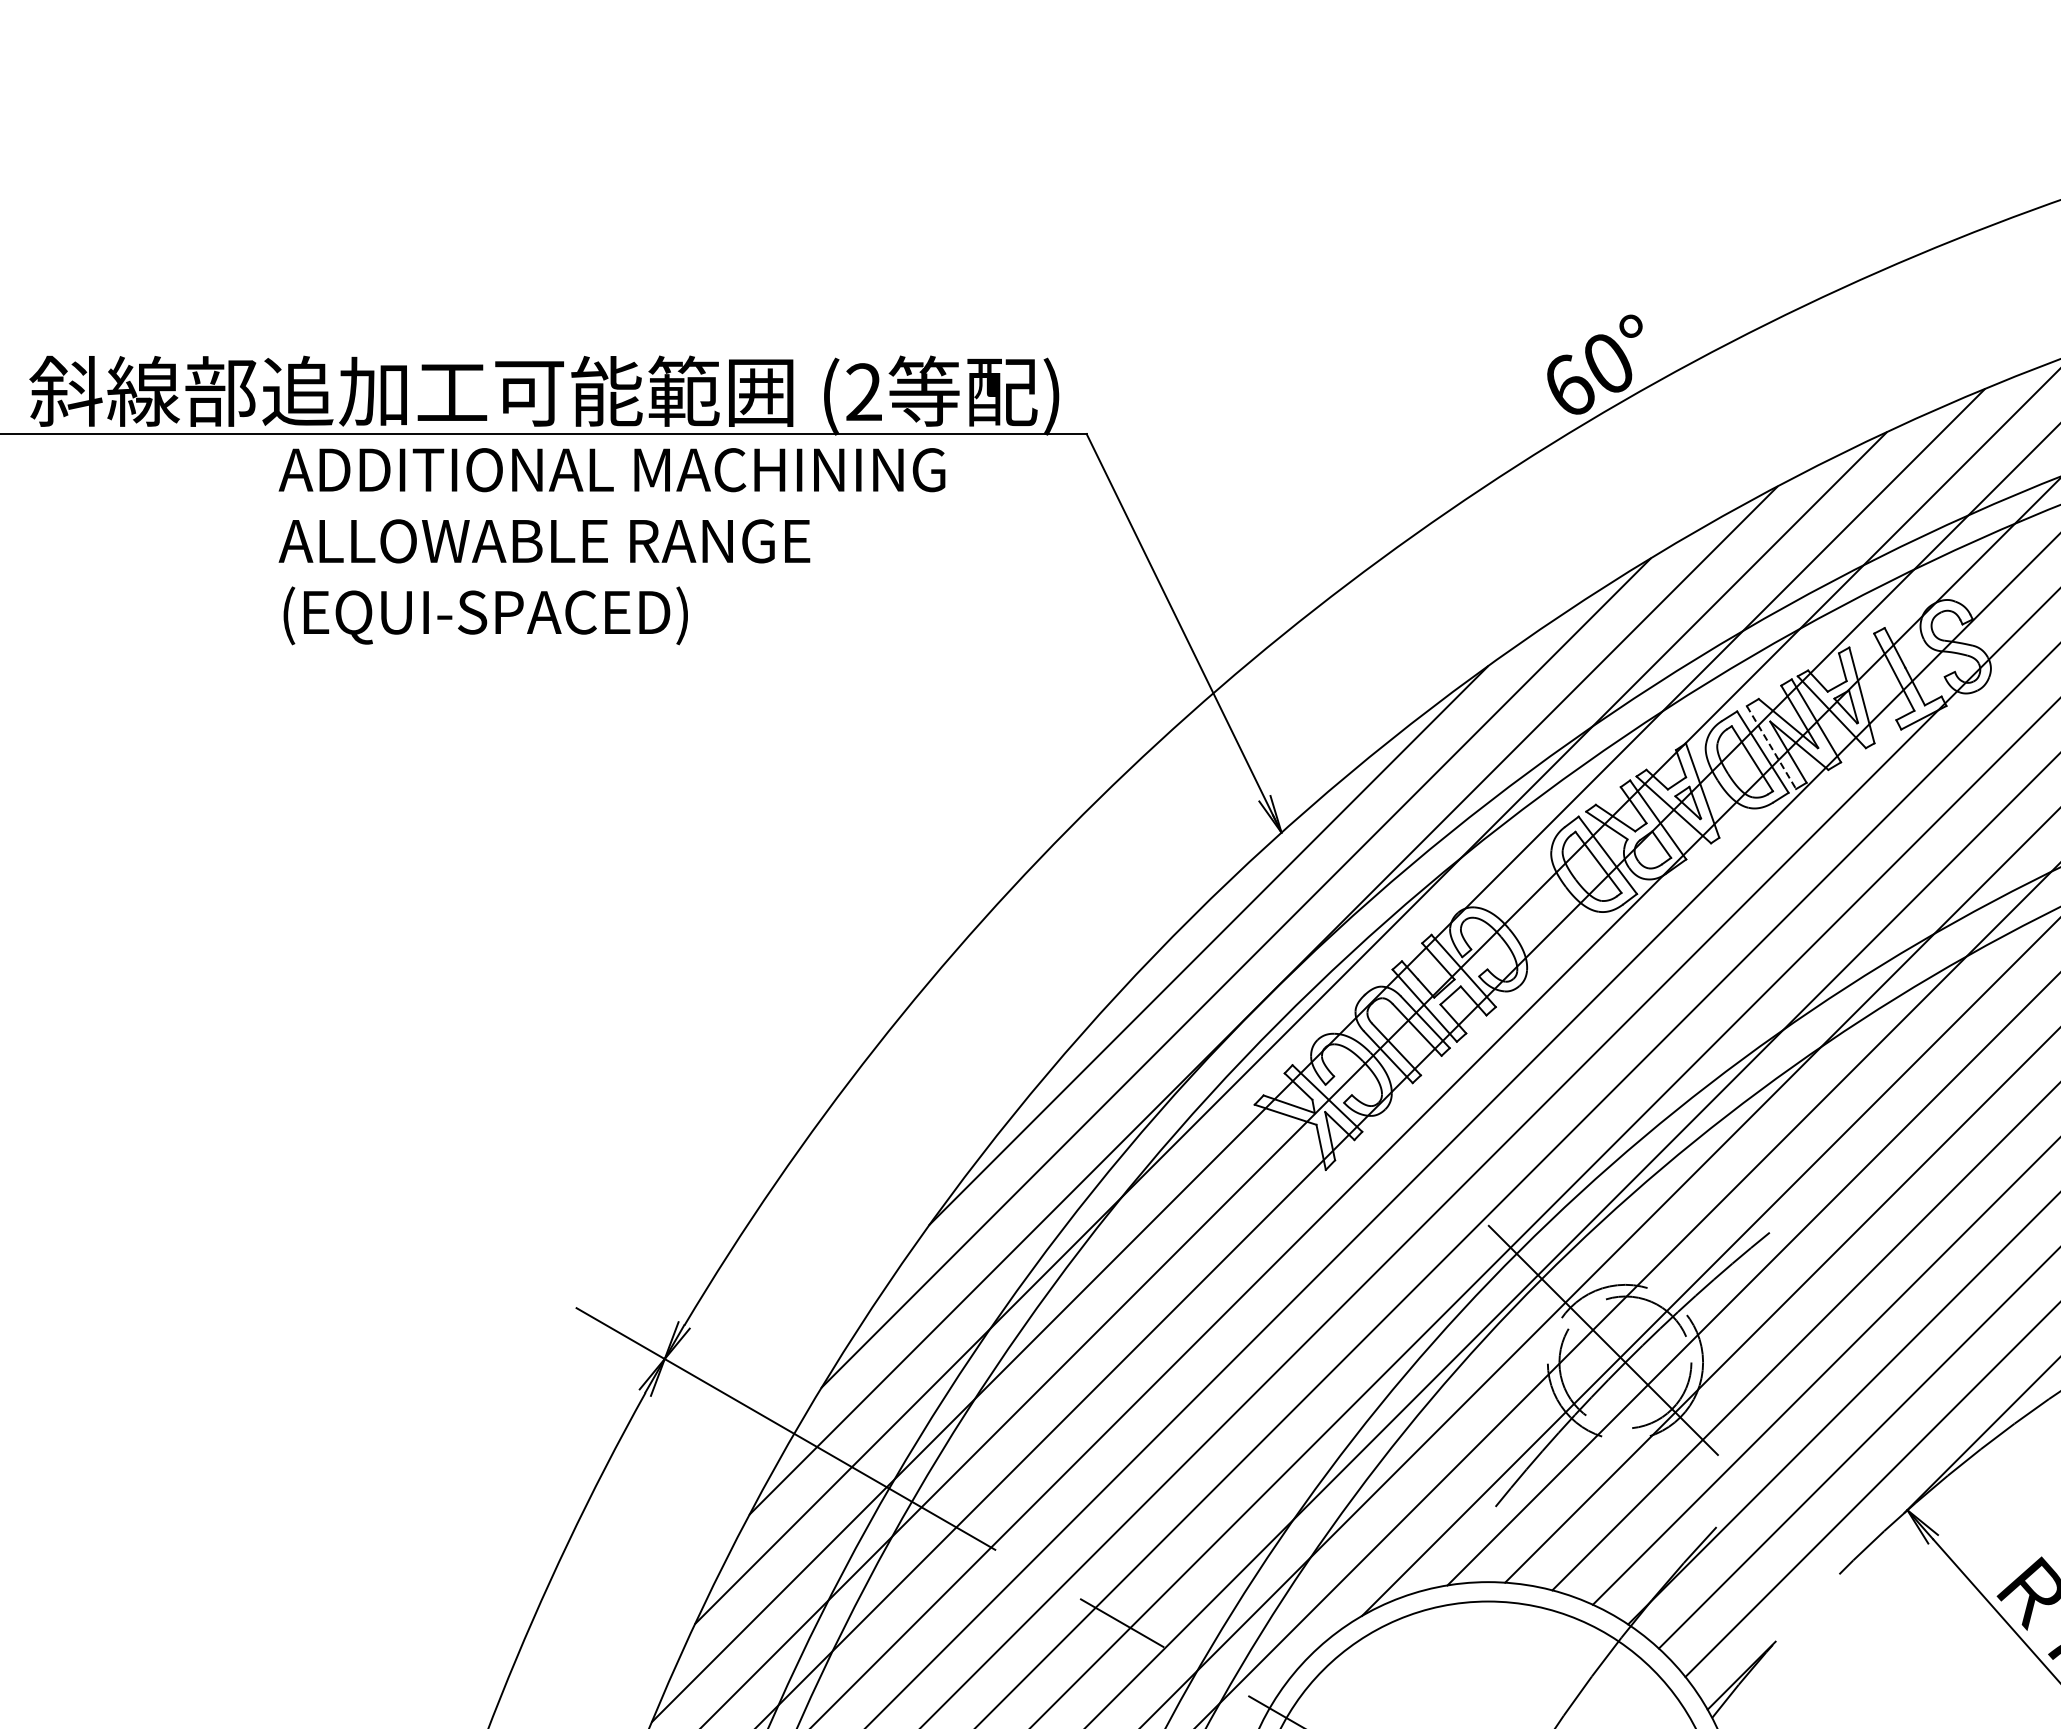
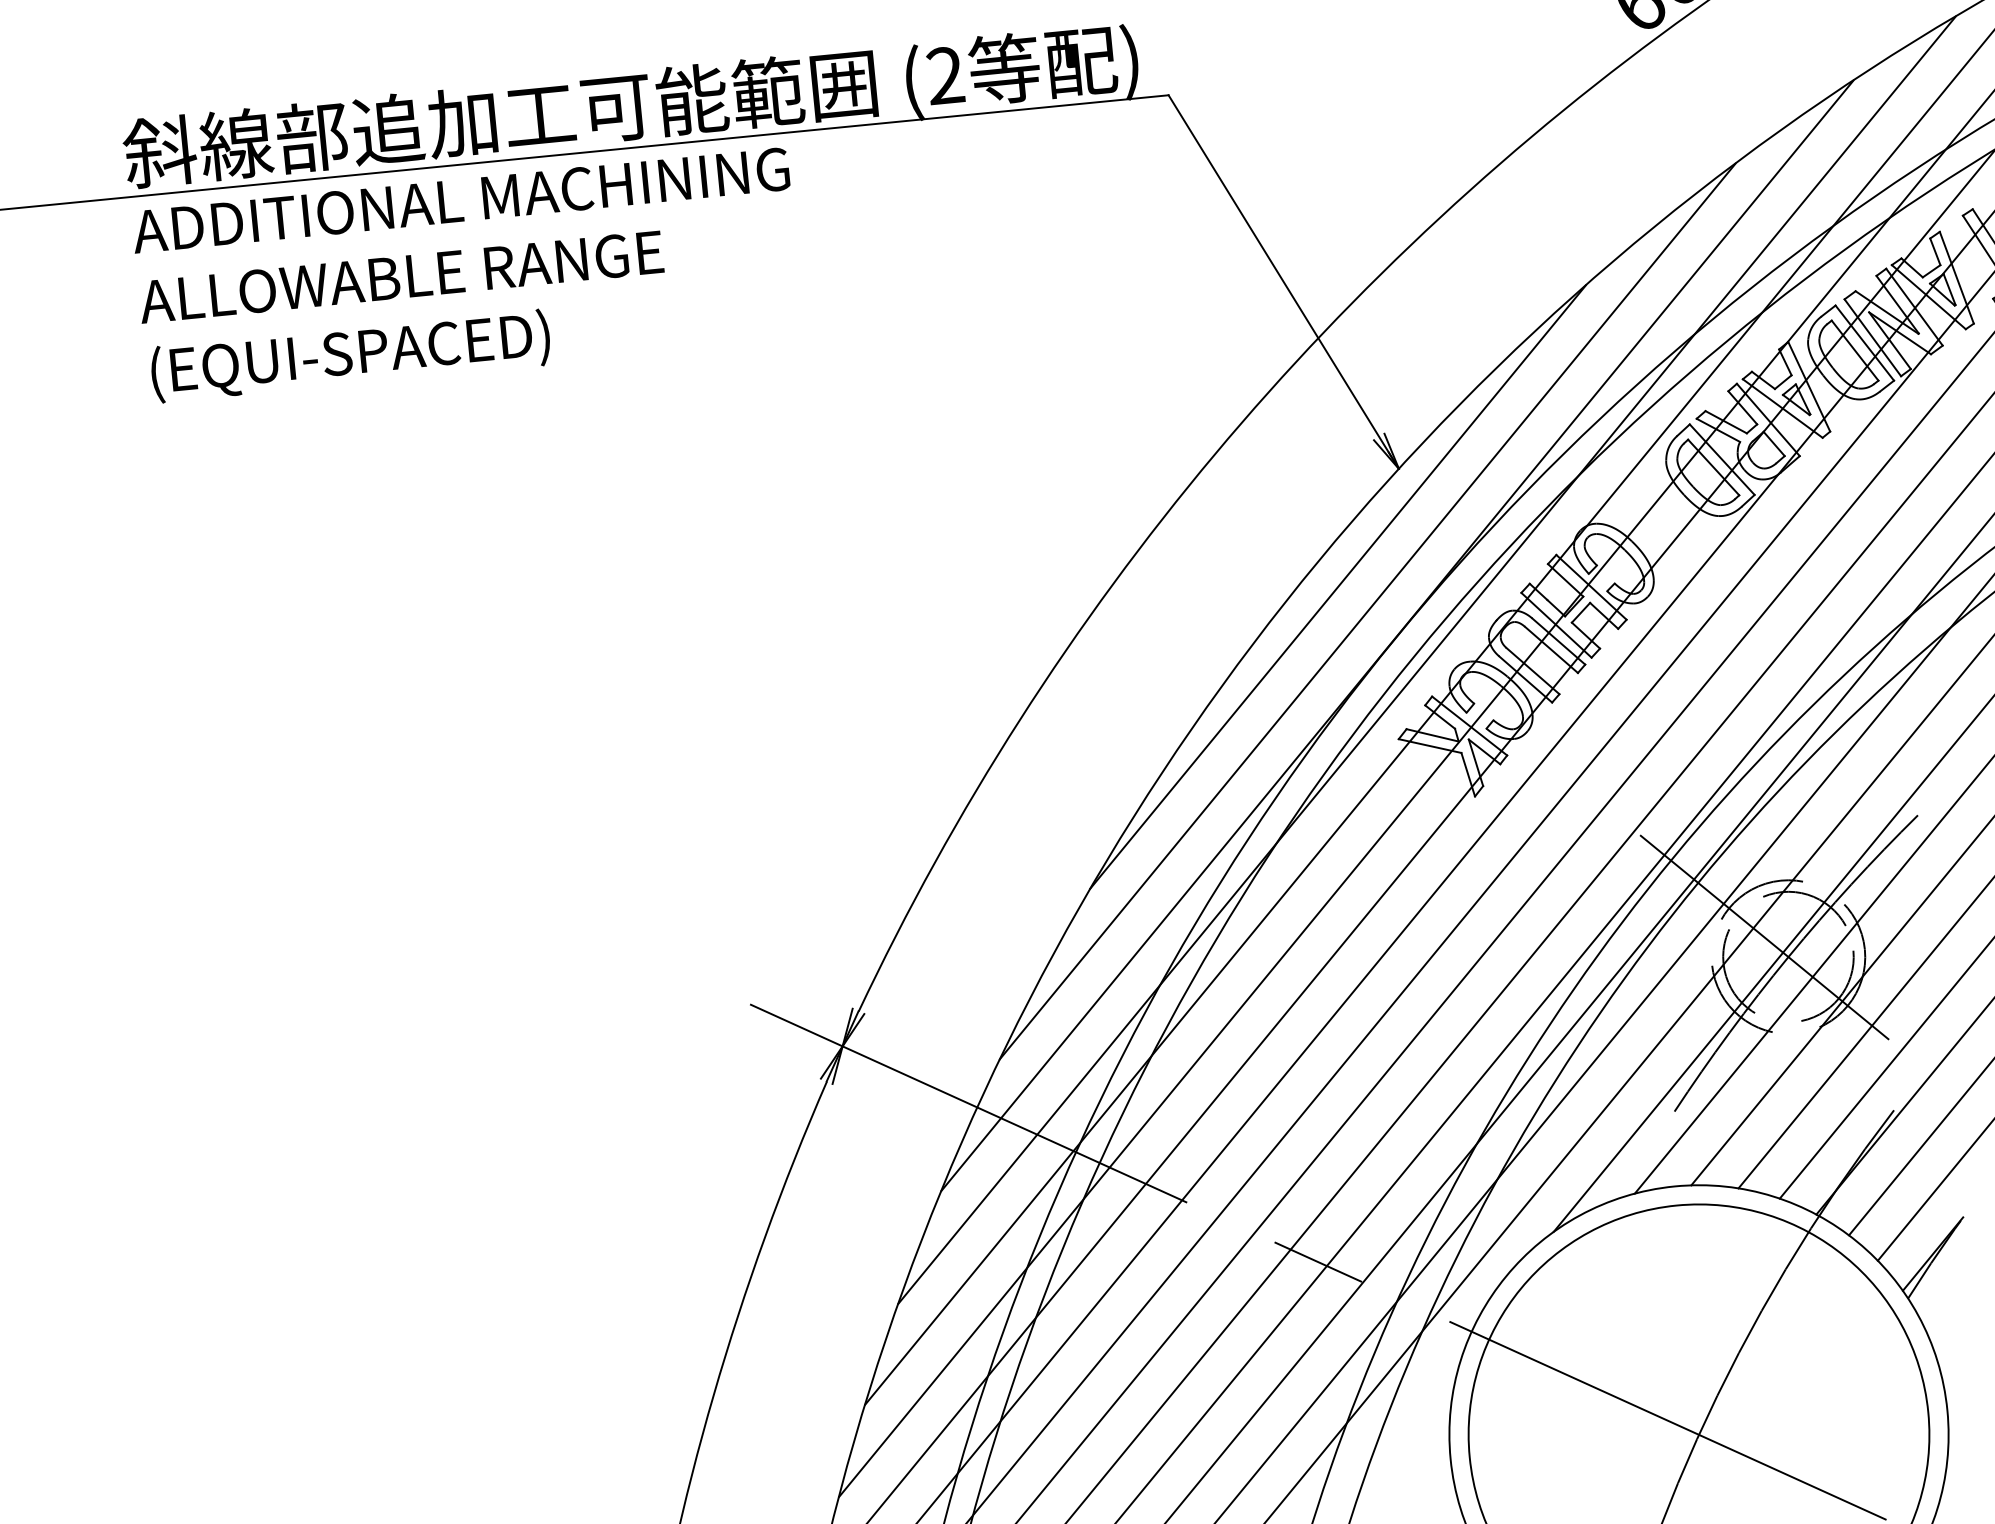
text: (611, 546) -> (467, 275), moved
line: (1771, 748) -> (1872, 338), dashed -> solid

